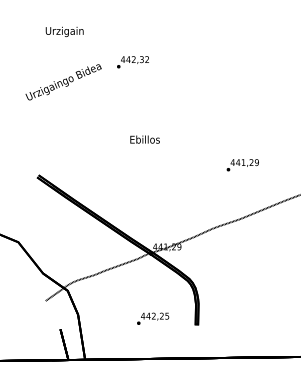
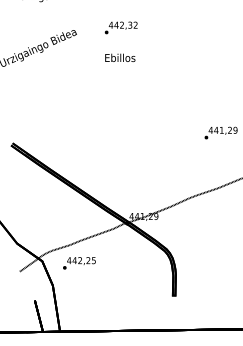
text: (132, 62) -> (120, 28), moved
text: (144, 139) -> (119, 57), moved
text: (153, 318) -> (79, 263), moved

